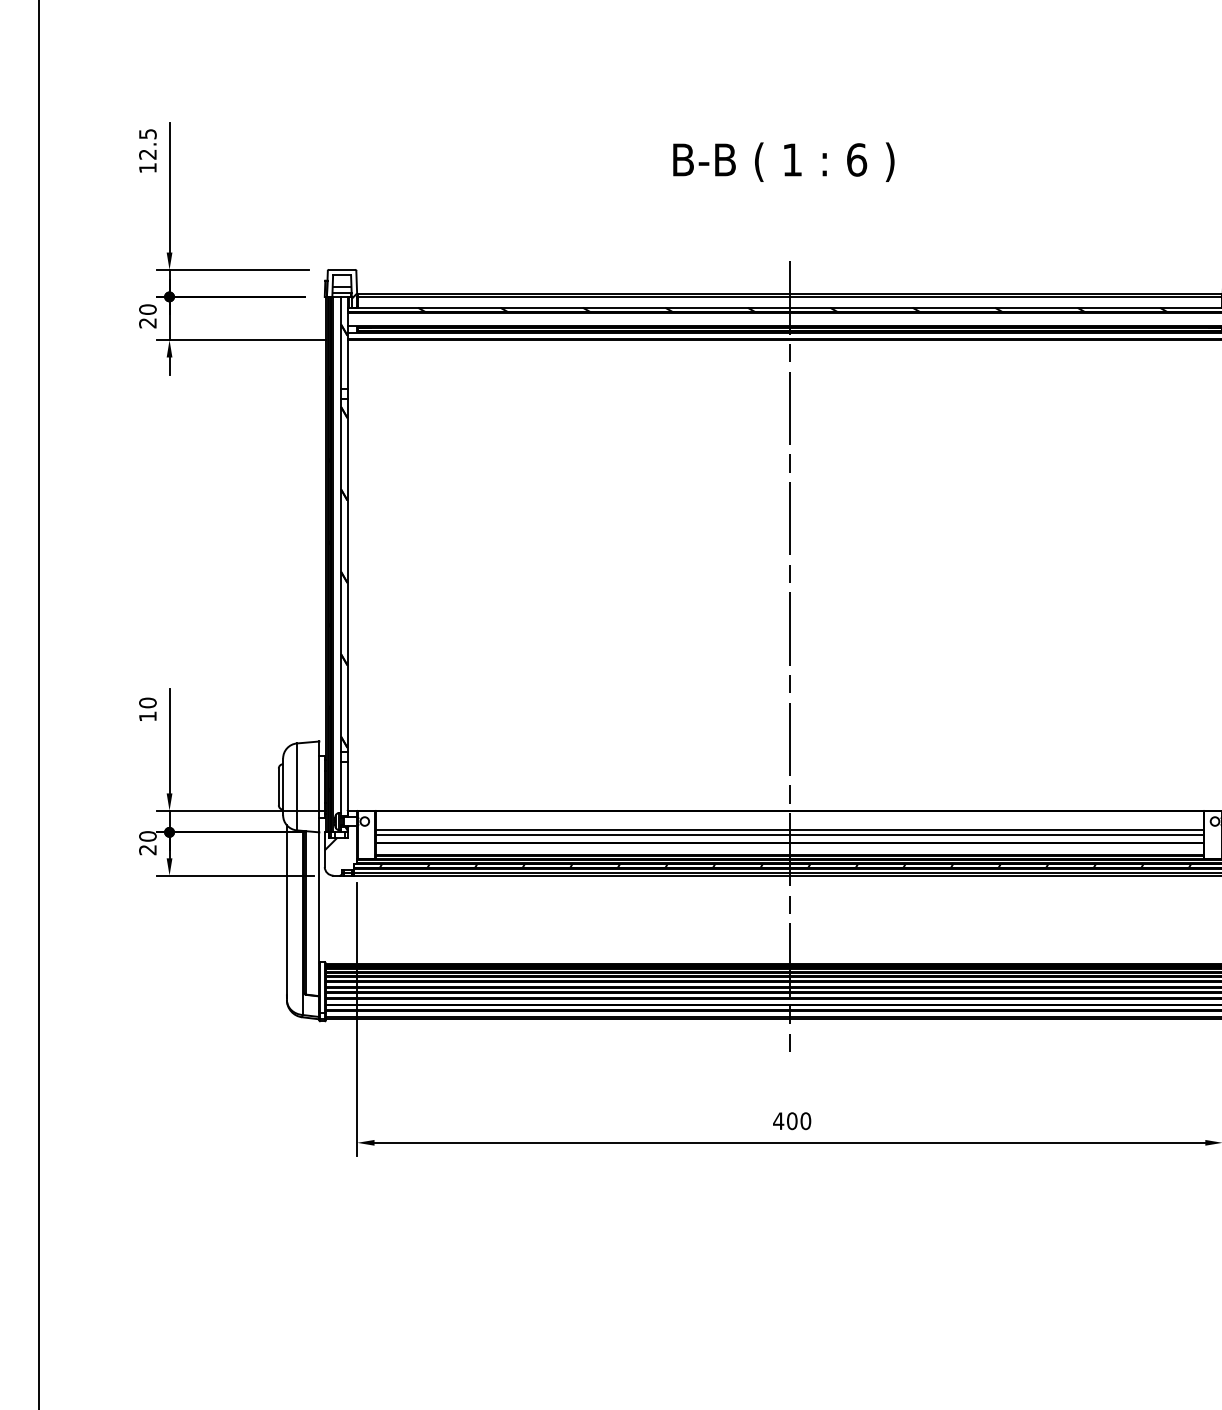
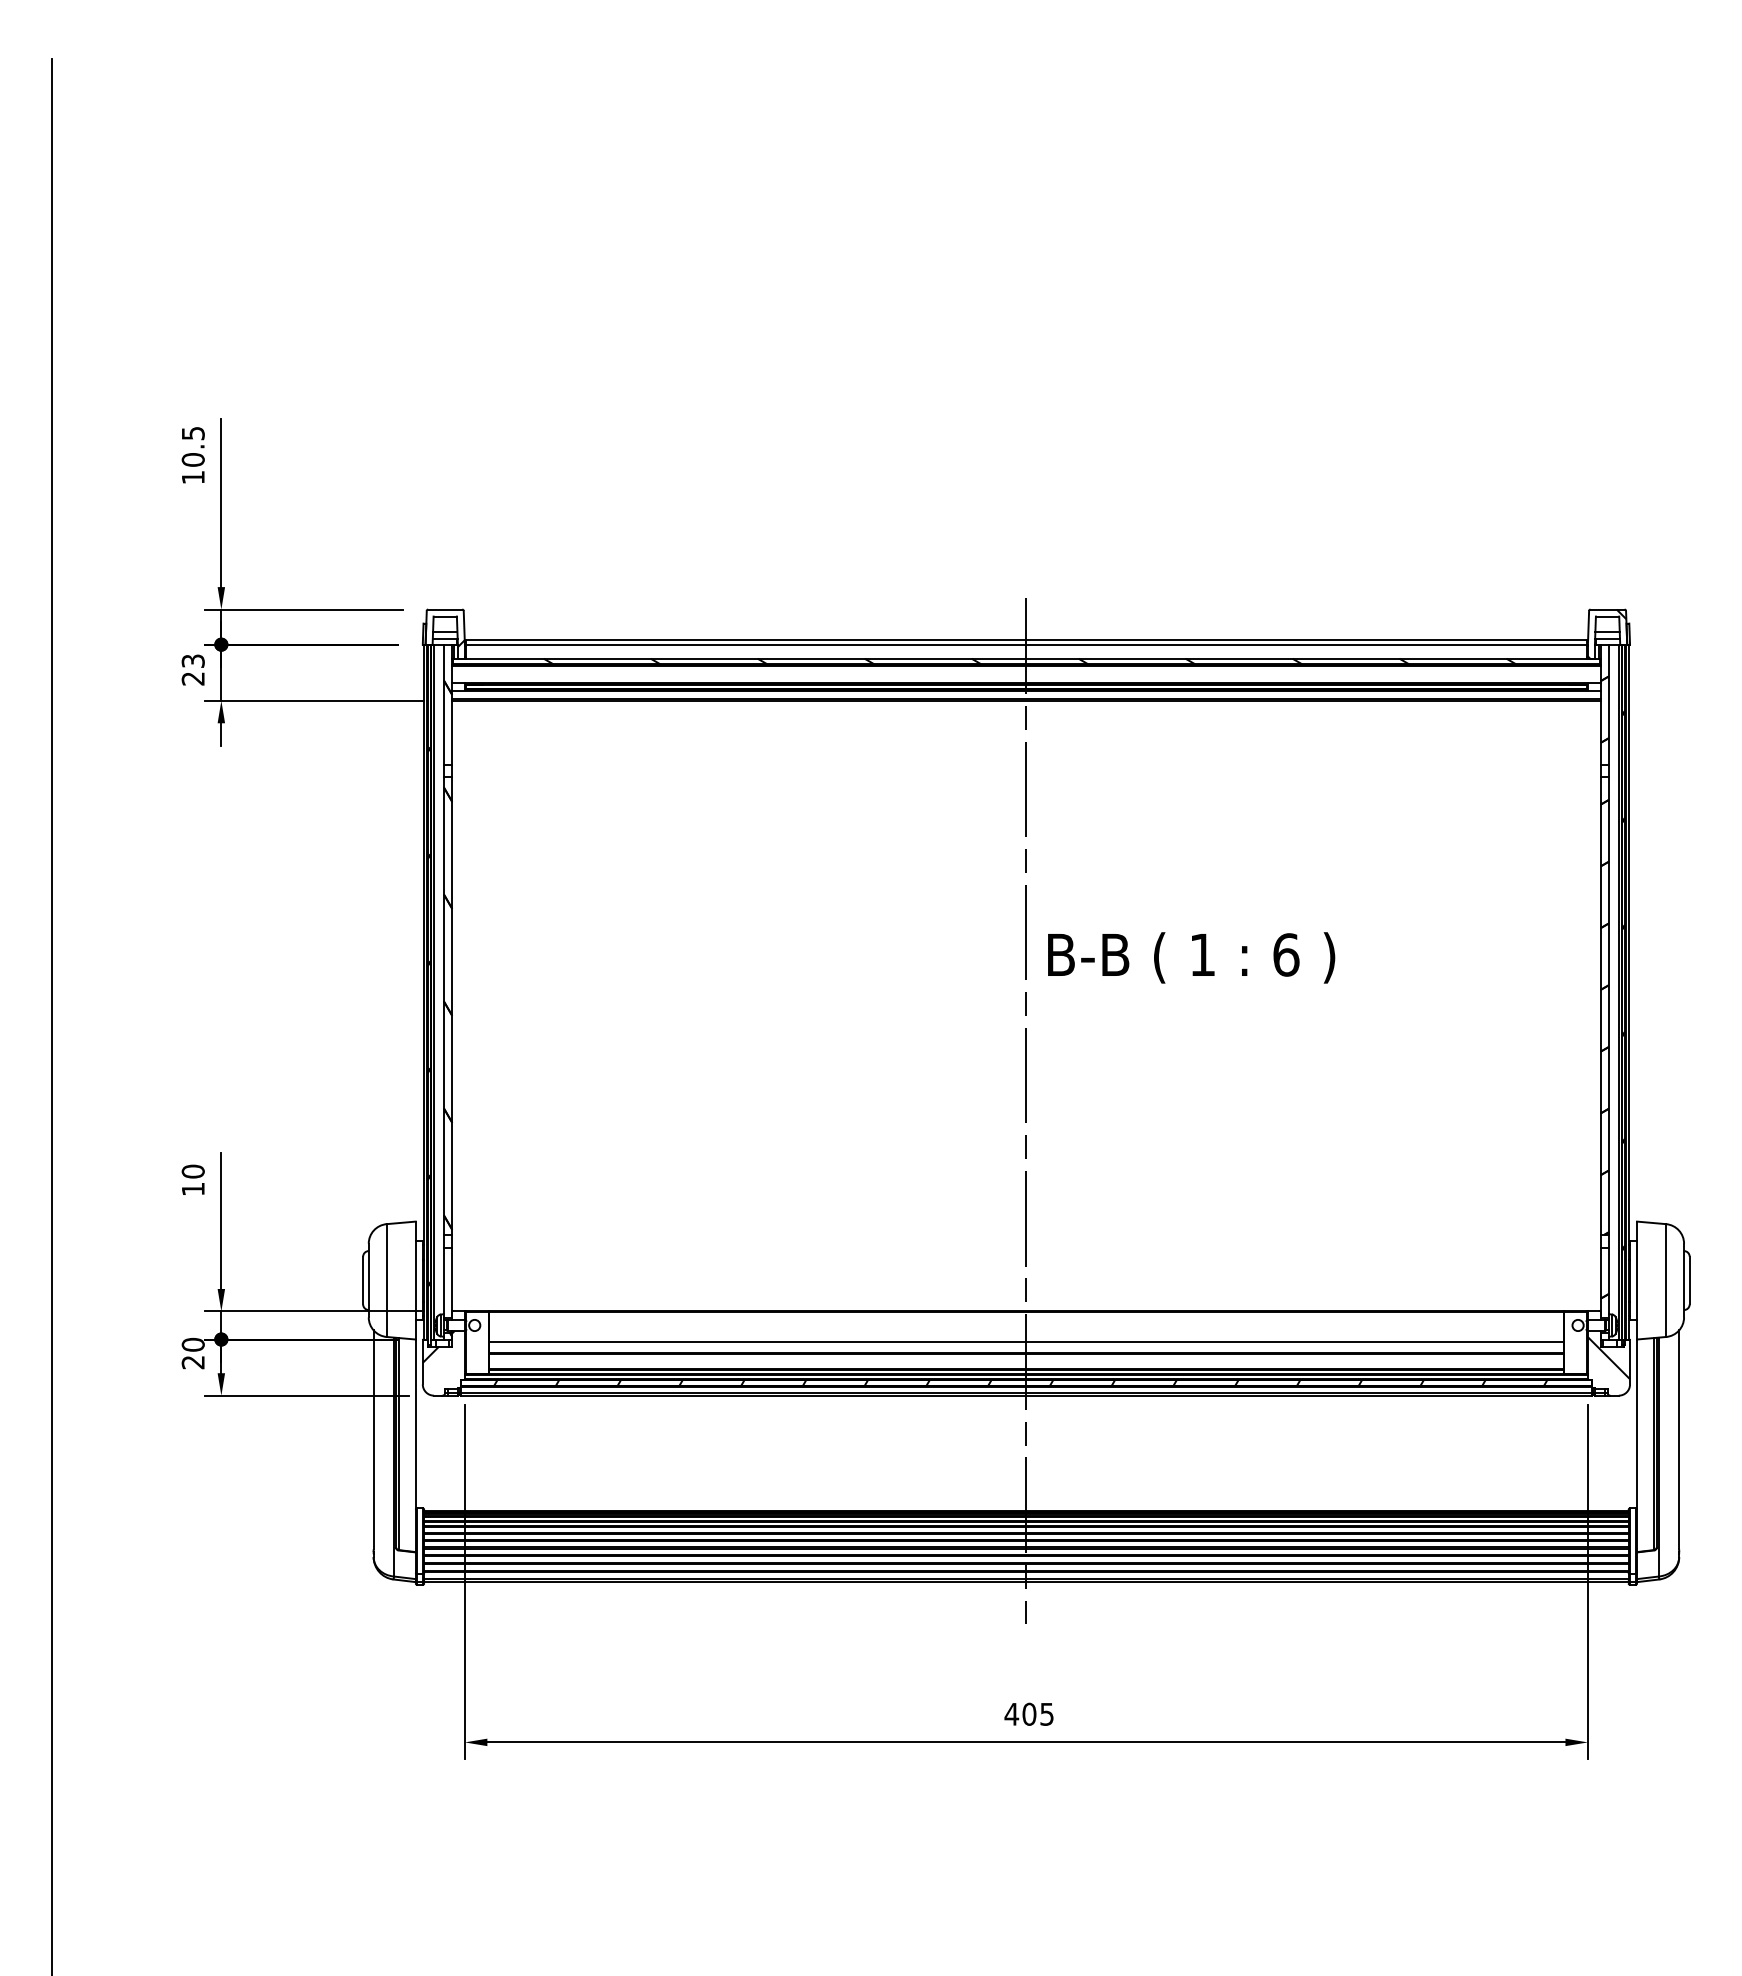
text: (147, 154) -> (192, 459), 12.5 -> 10.5
text: (783, 161) -> (1191, 957), moved
text: (147, 309) -> (192, 661), 20 -> 23
line: (789, 830) -> (1026, 1336), removed
text: (806, 1120) -> (1047, 1713), 400 -> 405

